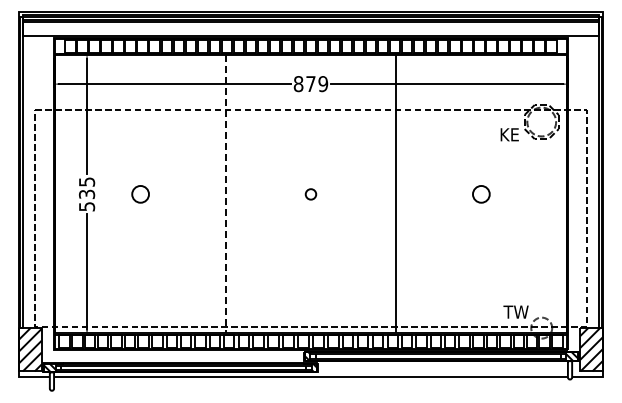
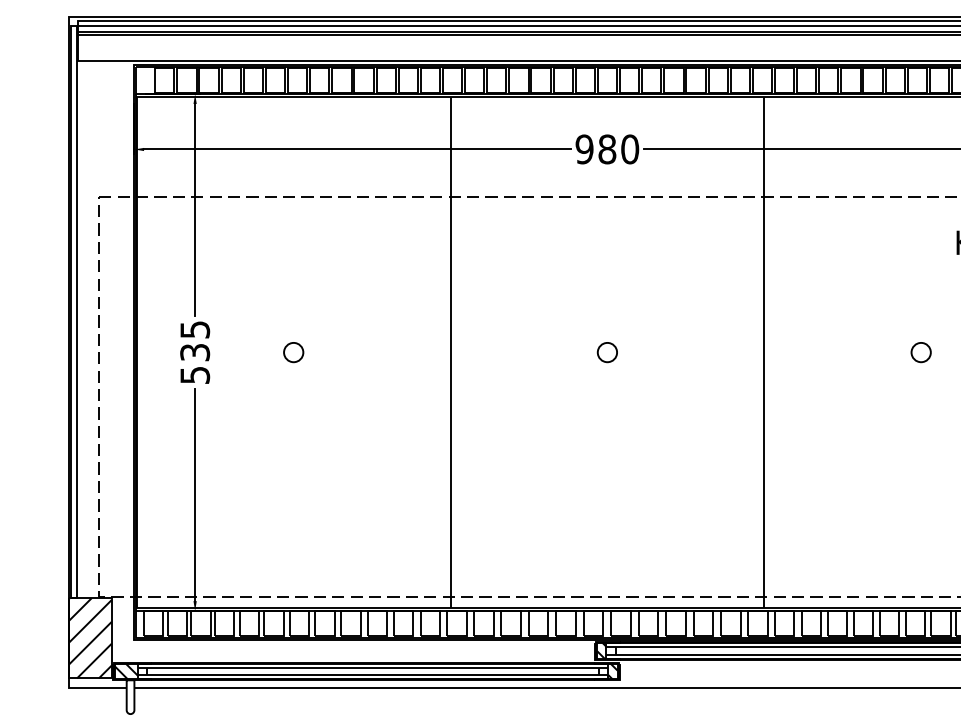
text: (310, 84) -> (606, 150), 879 -> 980
circle: (140, 194) -> (293, 352), size x0.62
line: (225, 194) -> (450, 352), dashed -> solid
circle: (481, 194) -> (921, 352), size x0.62

